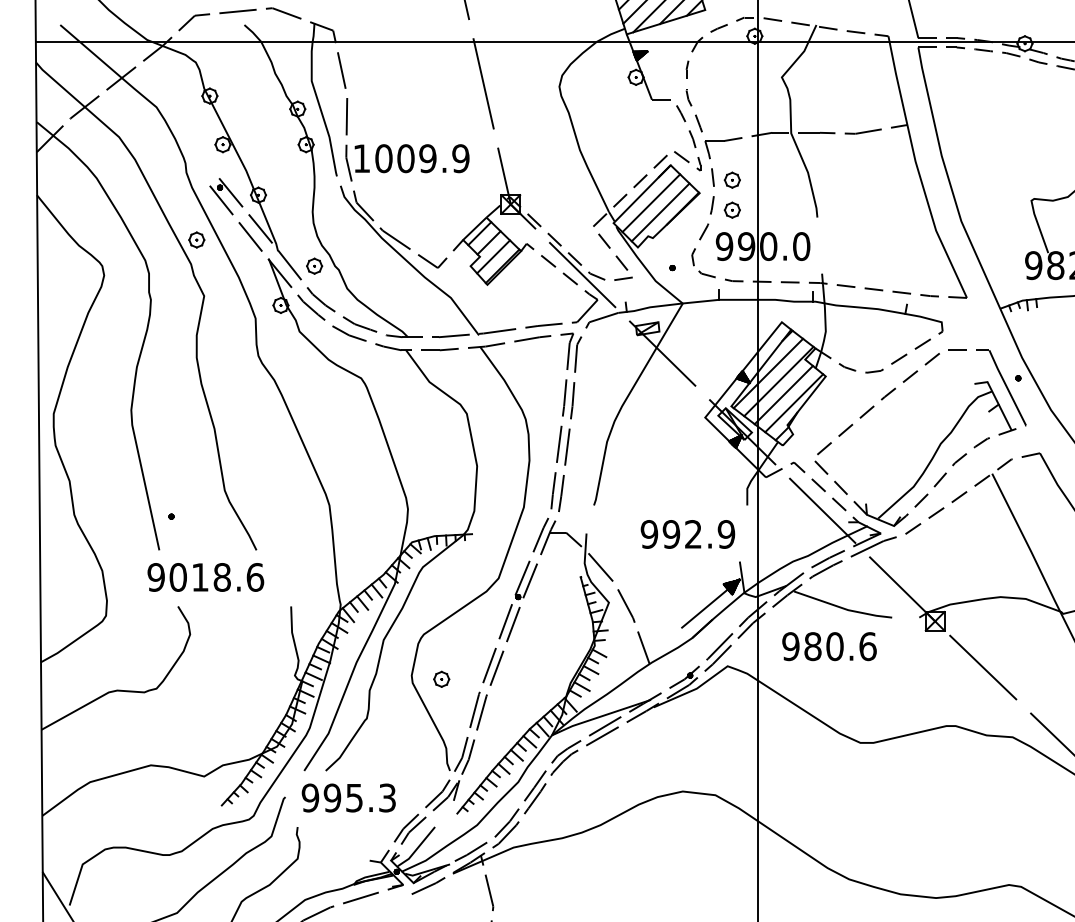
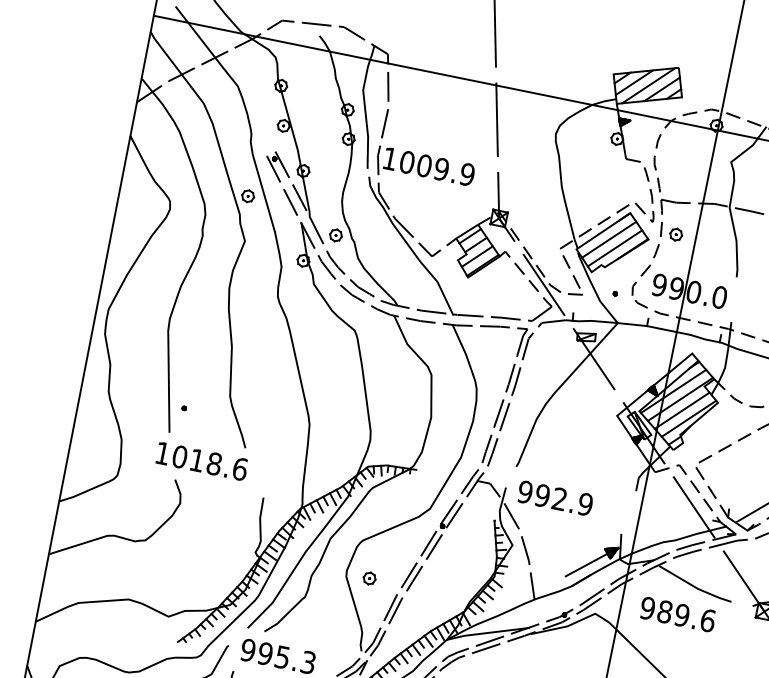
part: (731, 209) -> (670, 257), removed
text: (687, 534) -> (555, 498), moved
text: (155, 577) -> (162, 453), 9018.6 -> 1018.6
text: (834, 646) -> (681, 615), 980.6 -> 989.6

